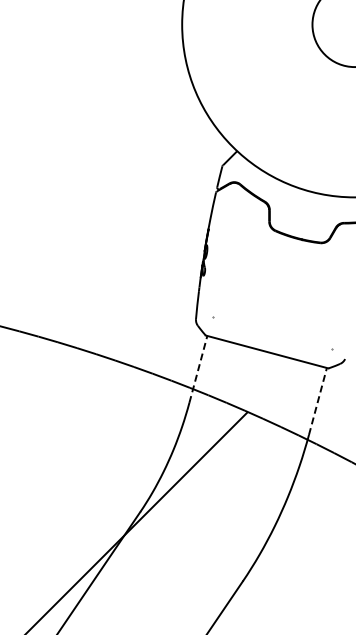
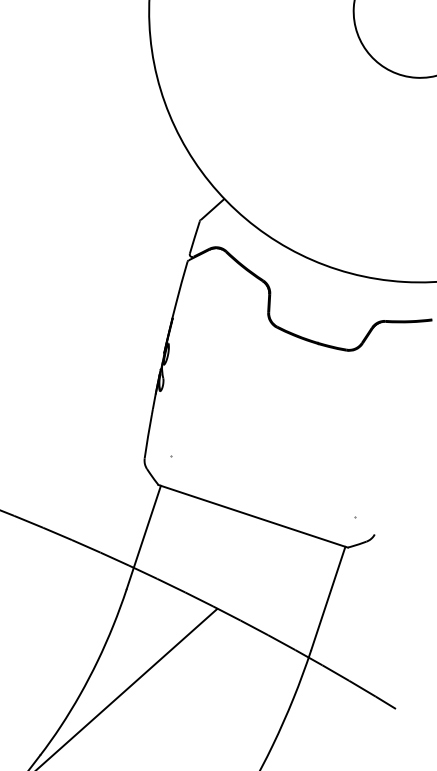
line: (198, 369) -> (144, 537), dashed -> solid
line: (317, 401) -> (327, 598), dashed -> solid

